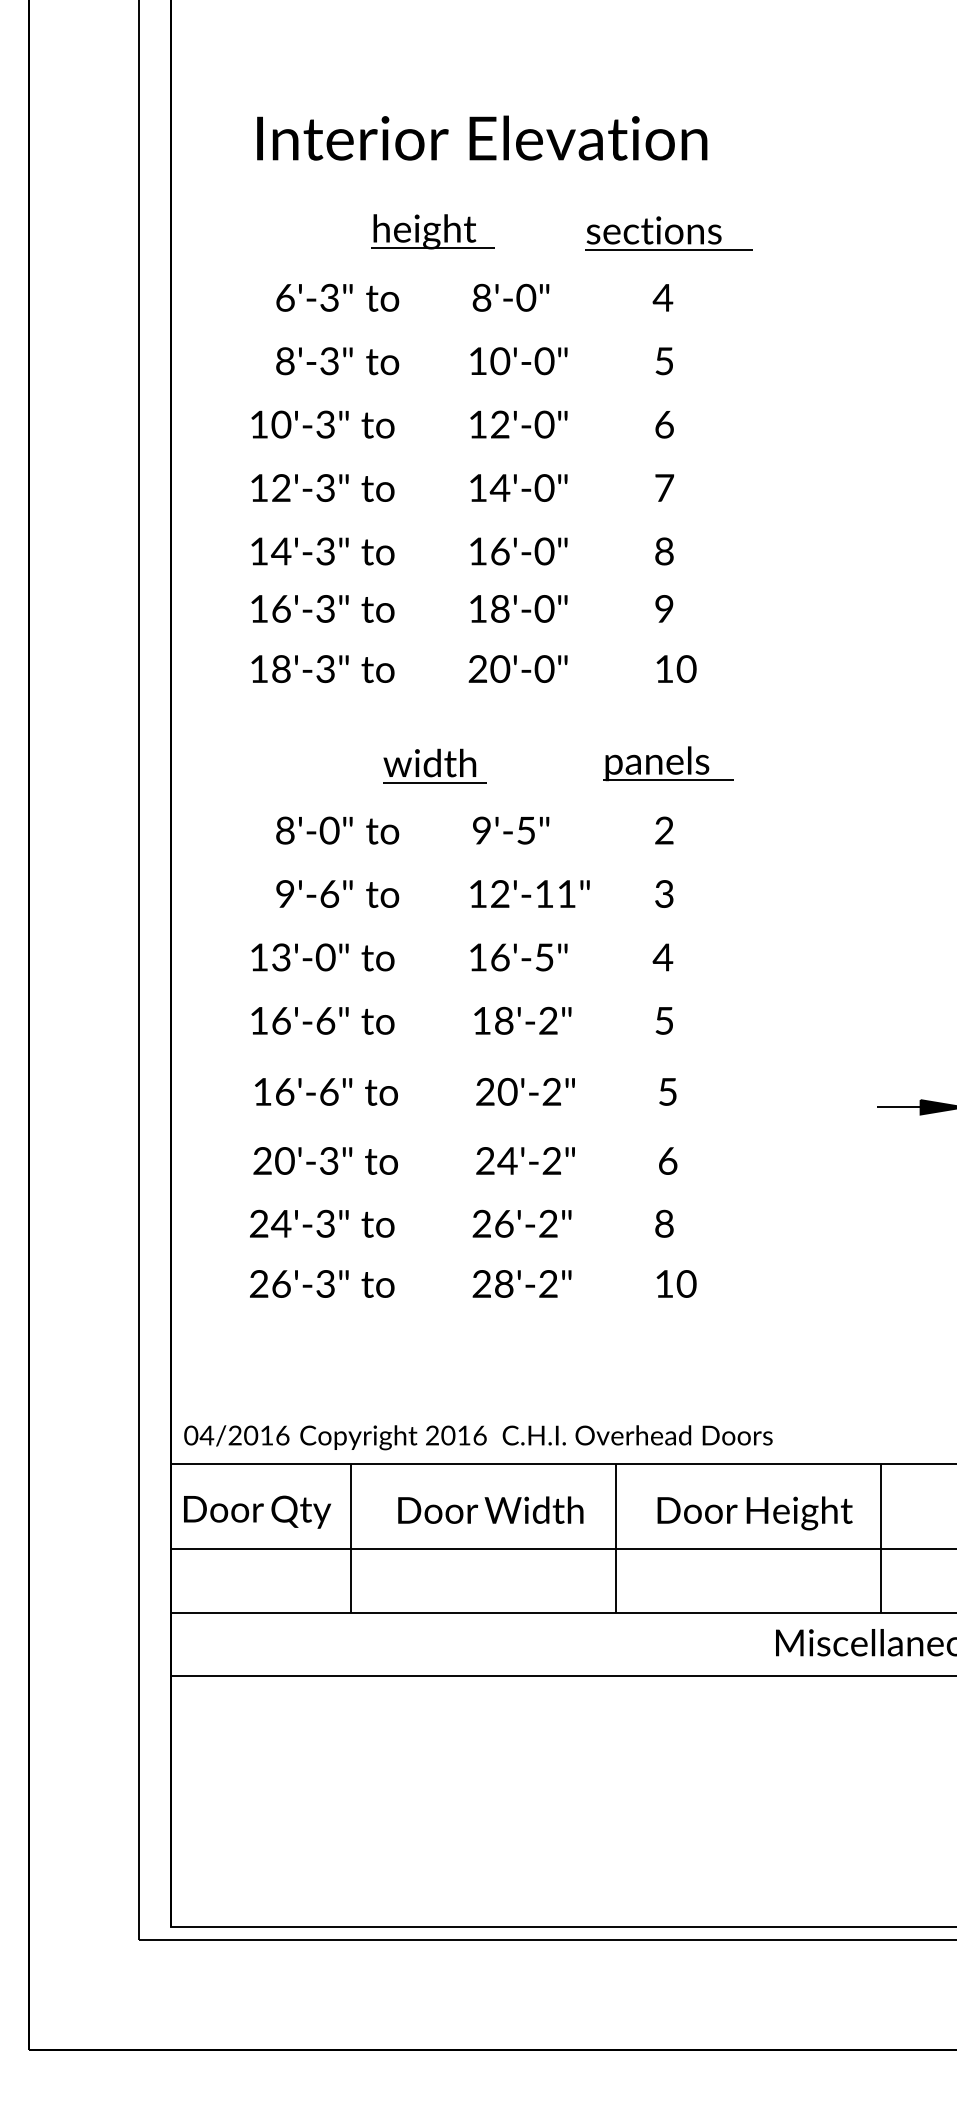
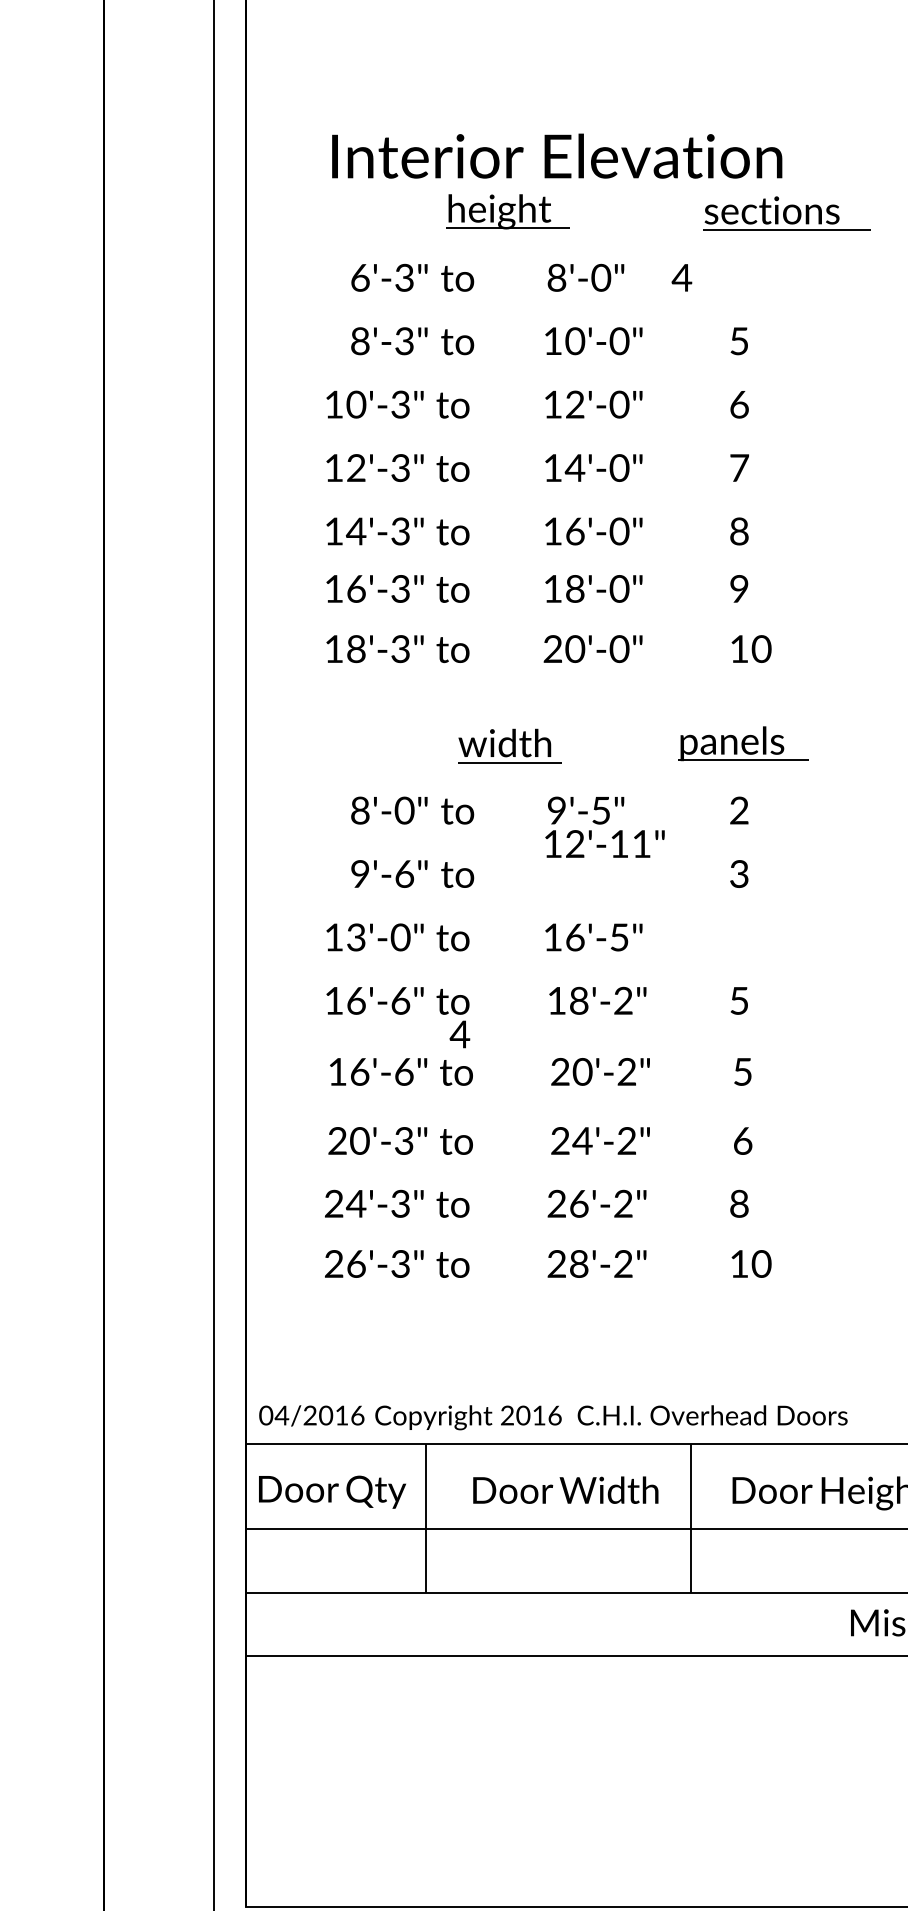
text: (482, 137) -> (557, 155), moved
part: (668, 233) -> (786, 213), moved
text: (662, 297) -> (681, 277), moved
text: (529, 893) -> (604, 843), moved
text: (662, 957) -> (459, 1034), moved

